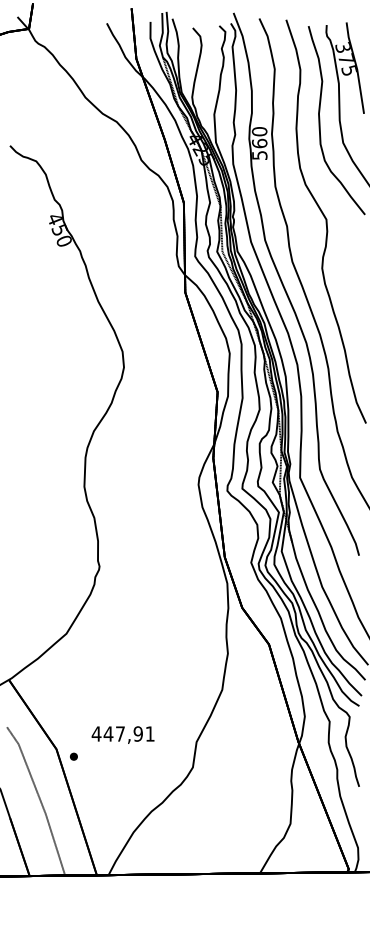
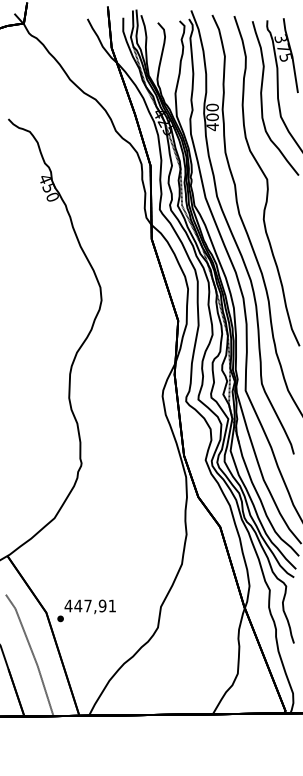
text: (259, 149) -> (212, 122), 560 -> 400
text: (122, 734) -> (89, 606), moved

